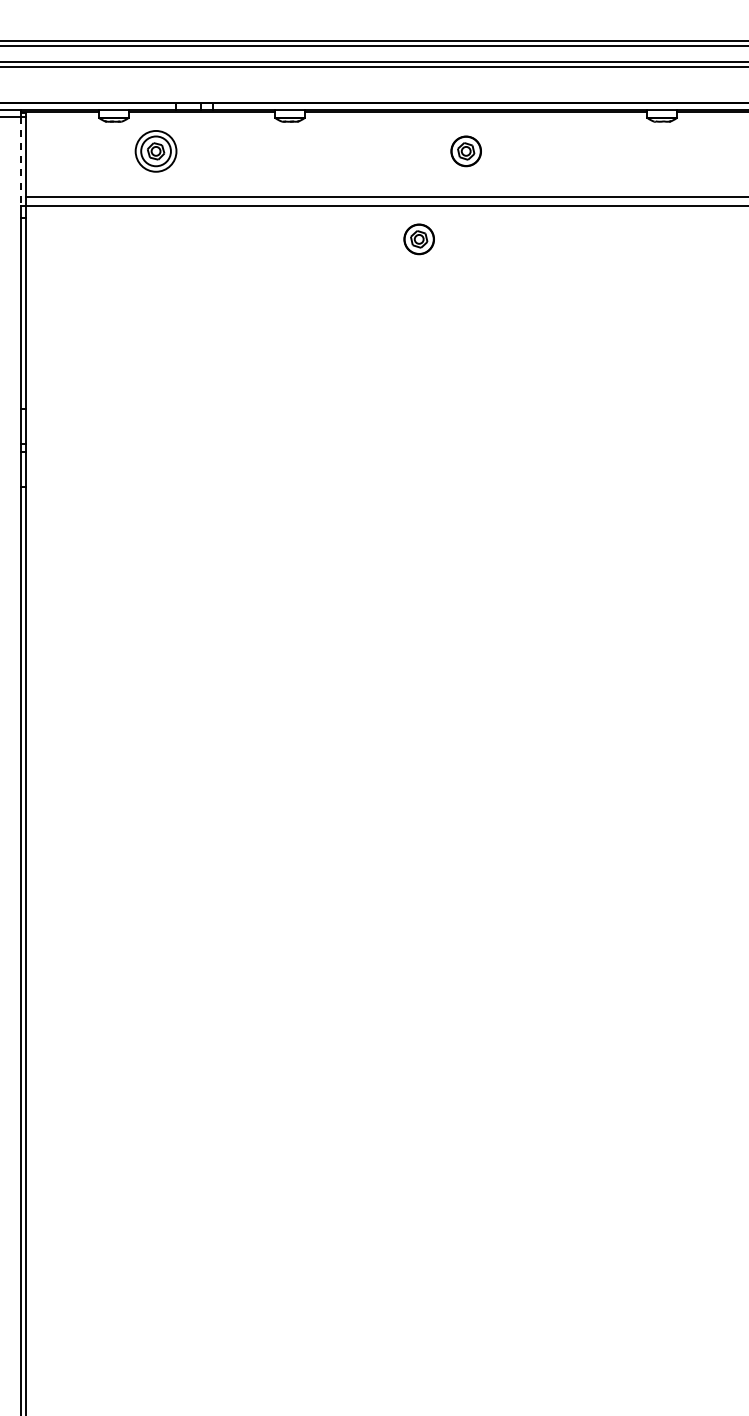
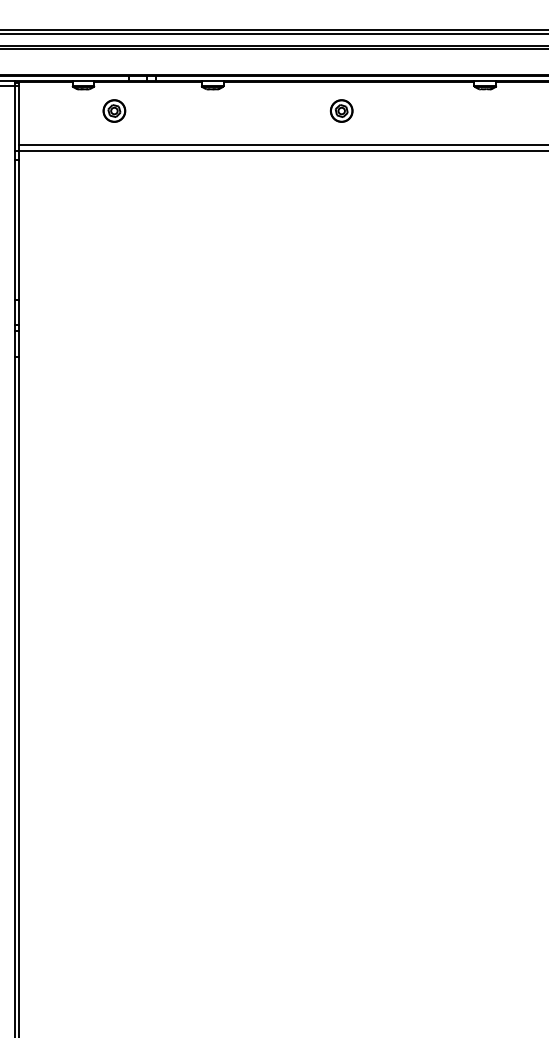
circle: (155, 150) -> (113, 110), size x0.71
line: (20, 161) -> (15, 118), dashed -> solid
part: (418, 239) -> (306, 175), removed

